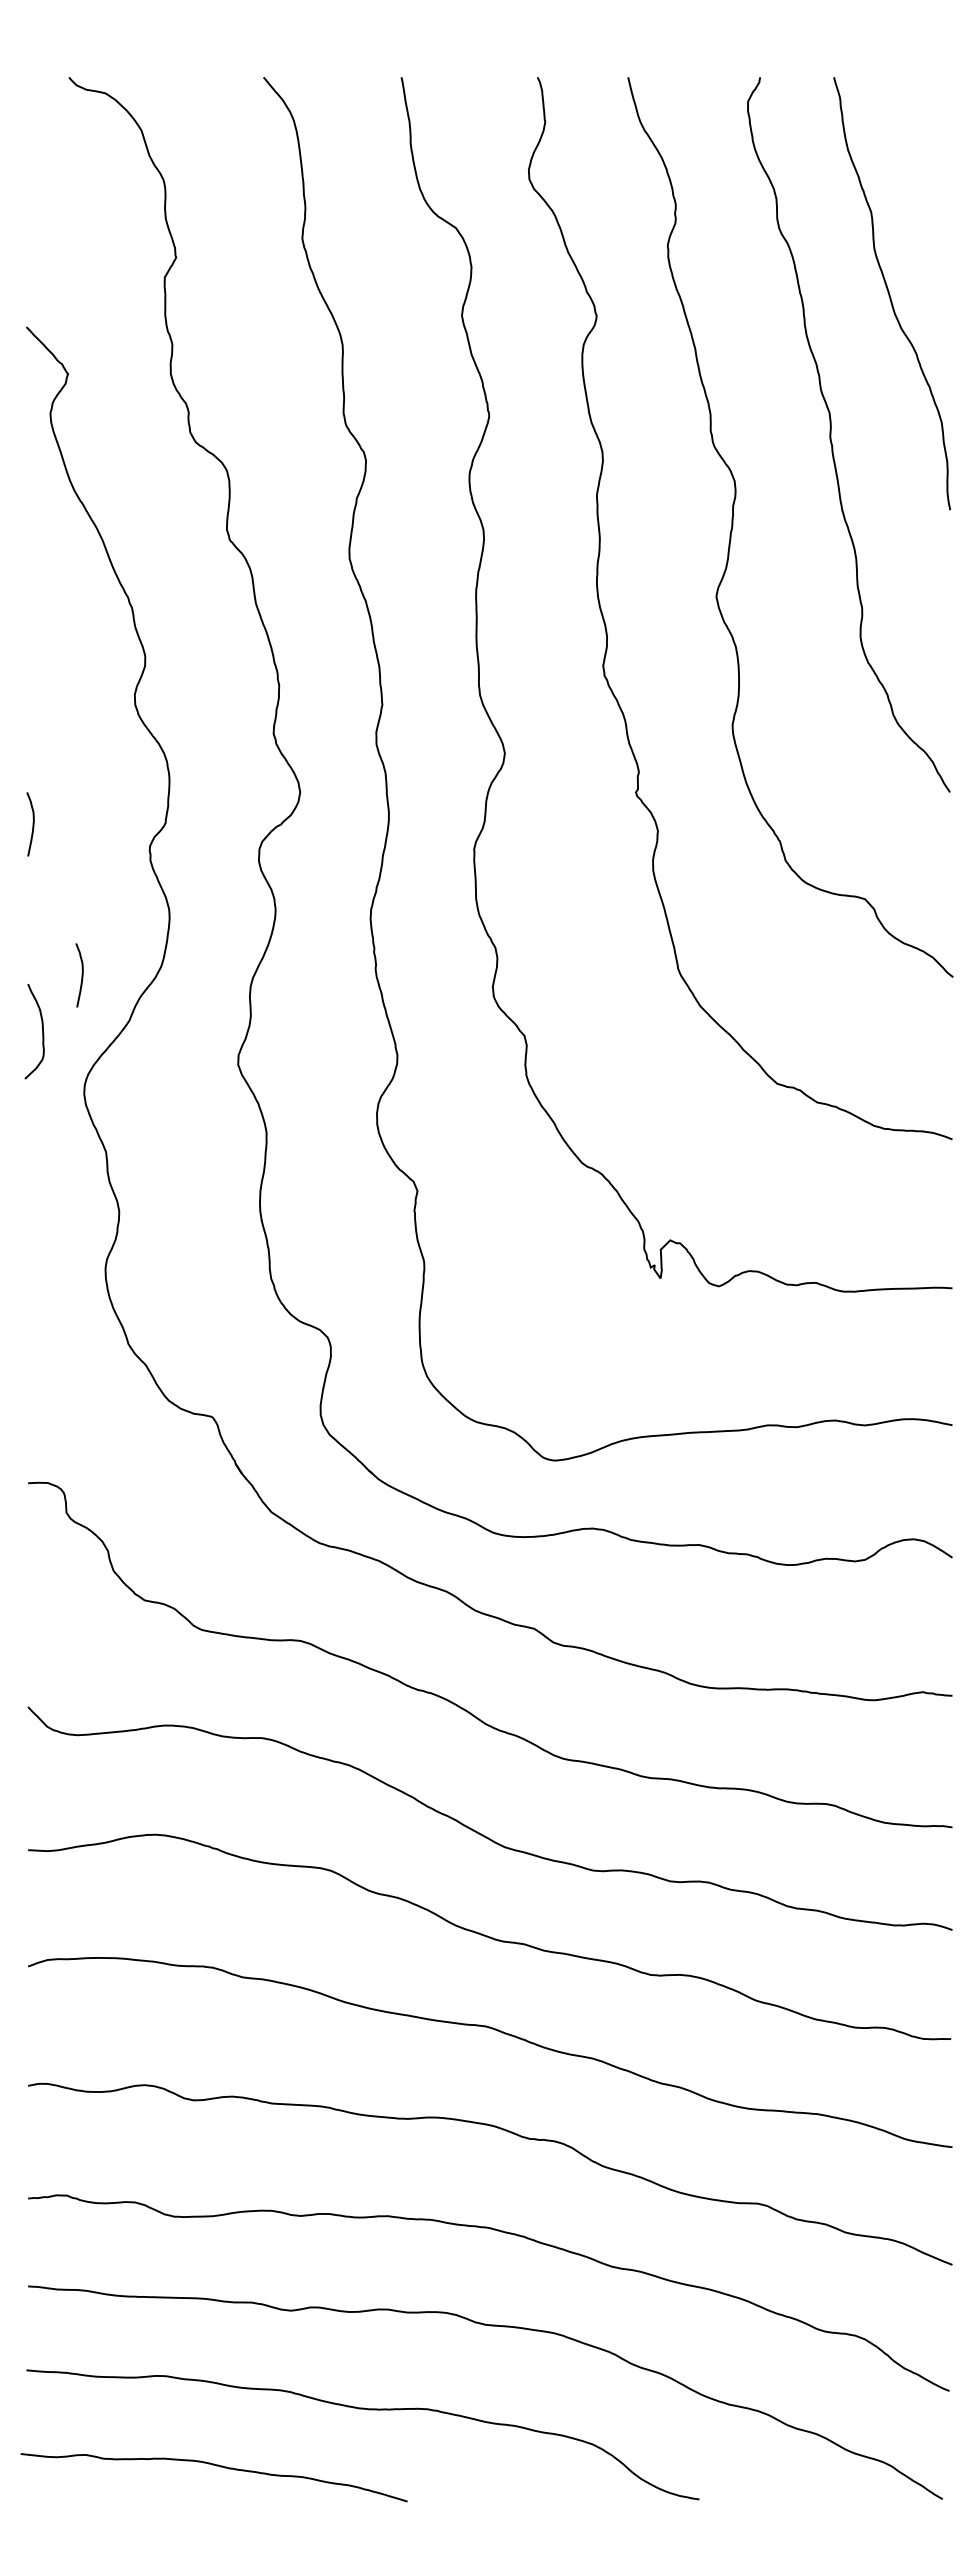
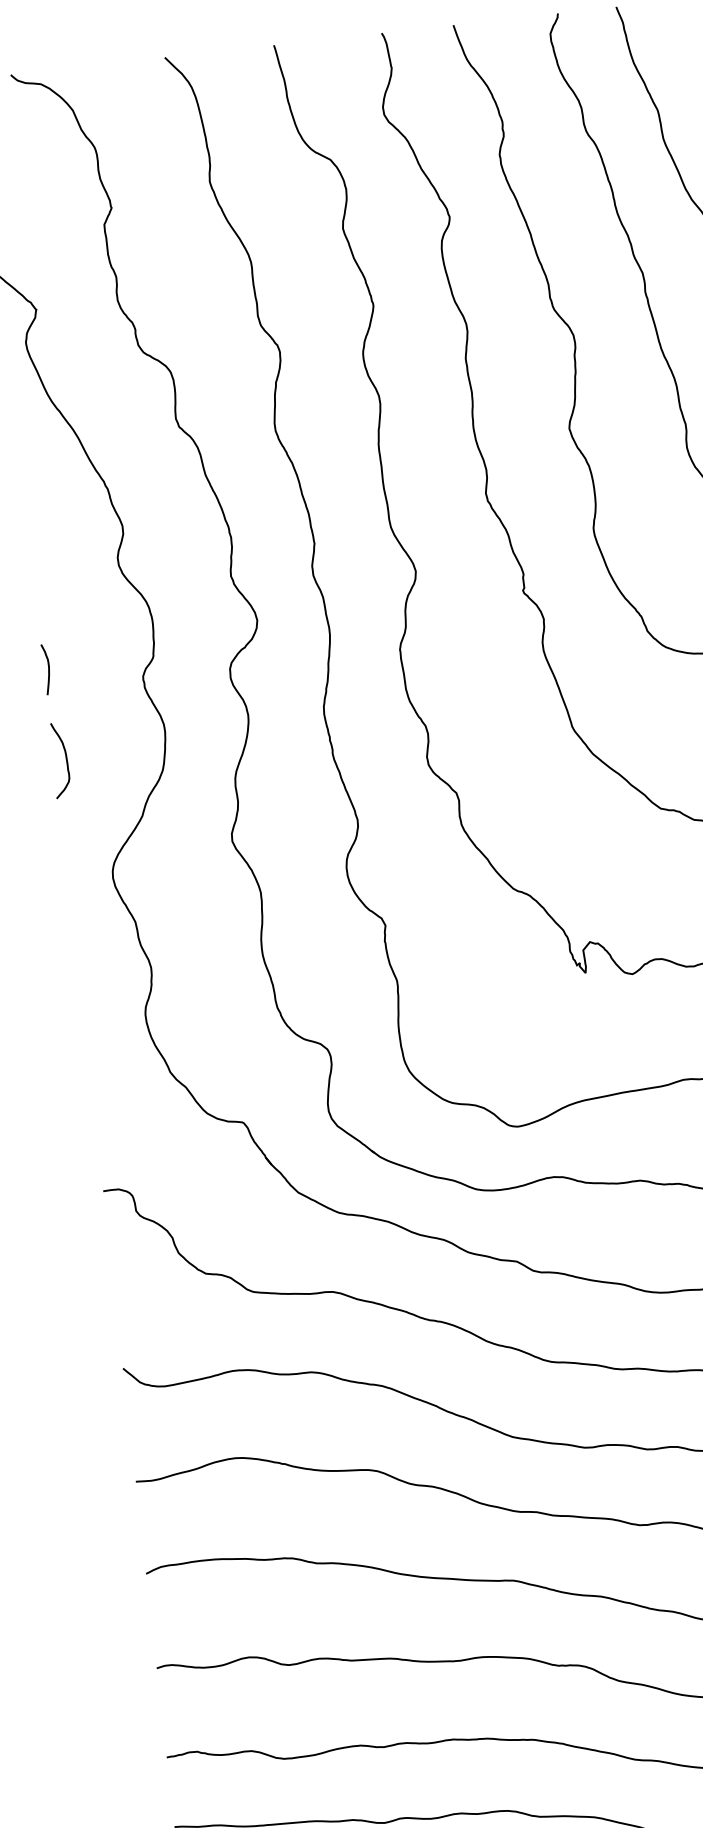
curve: (81, 975) -> (100, 784), removed
curve: (42, 1031) -> (66, 759), moved

